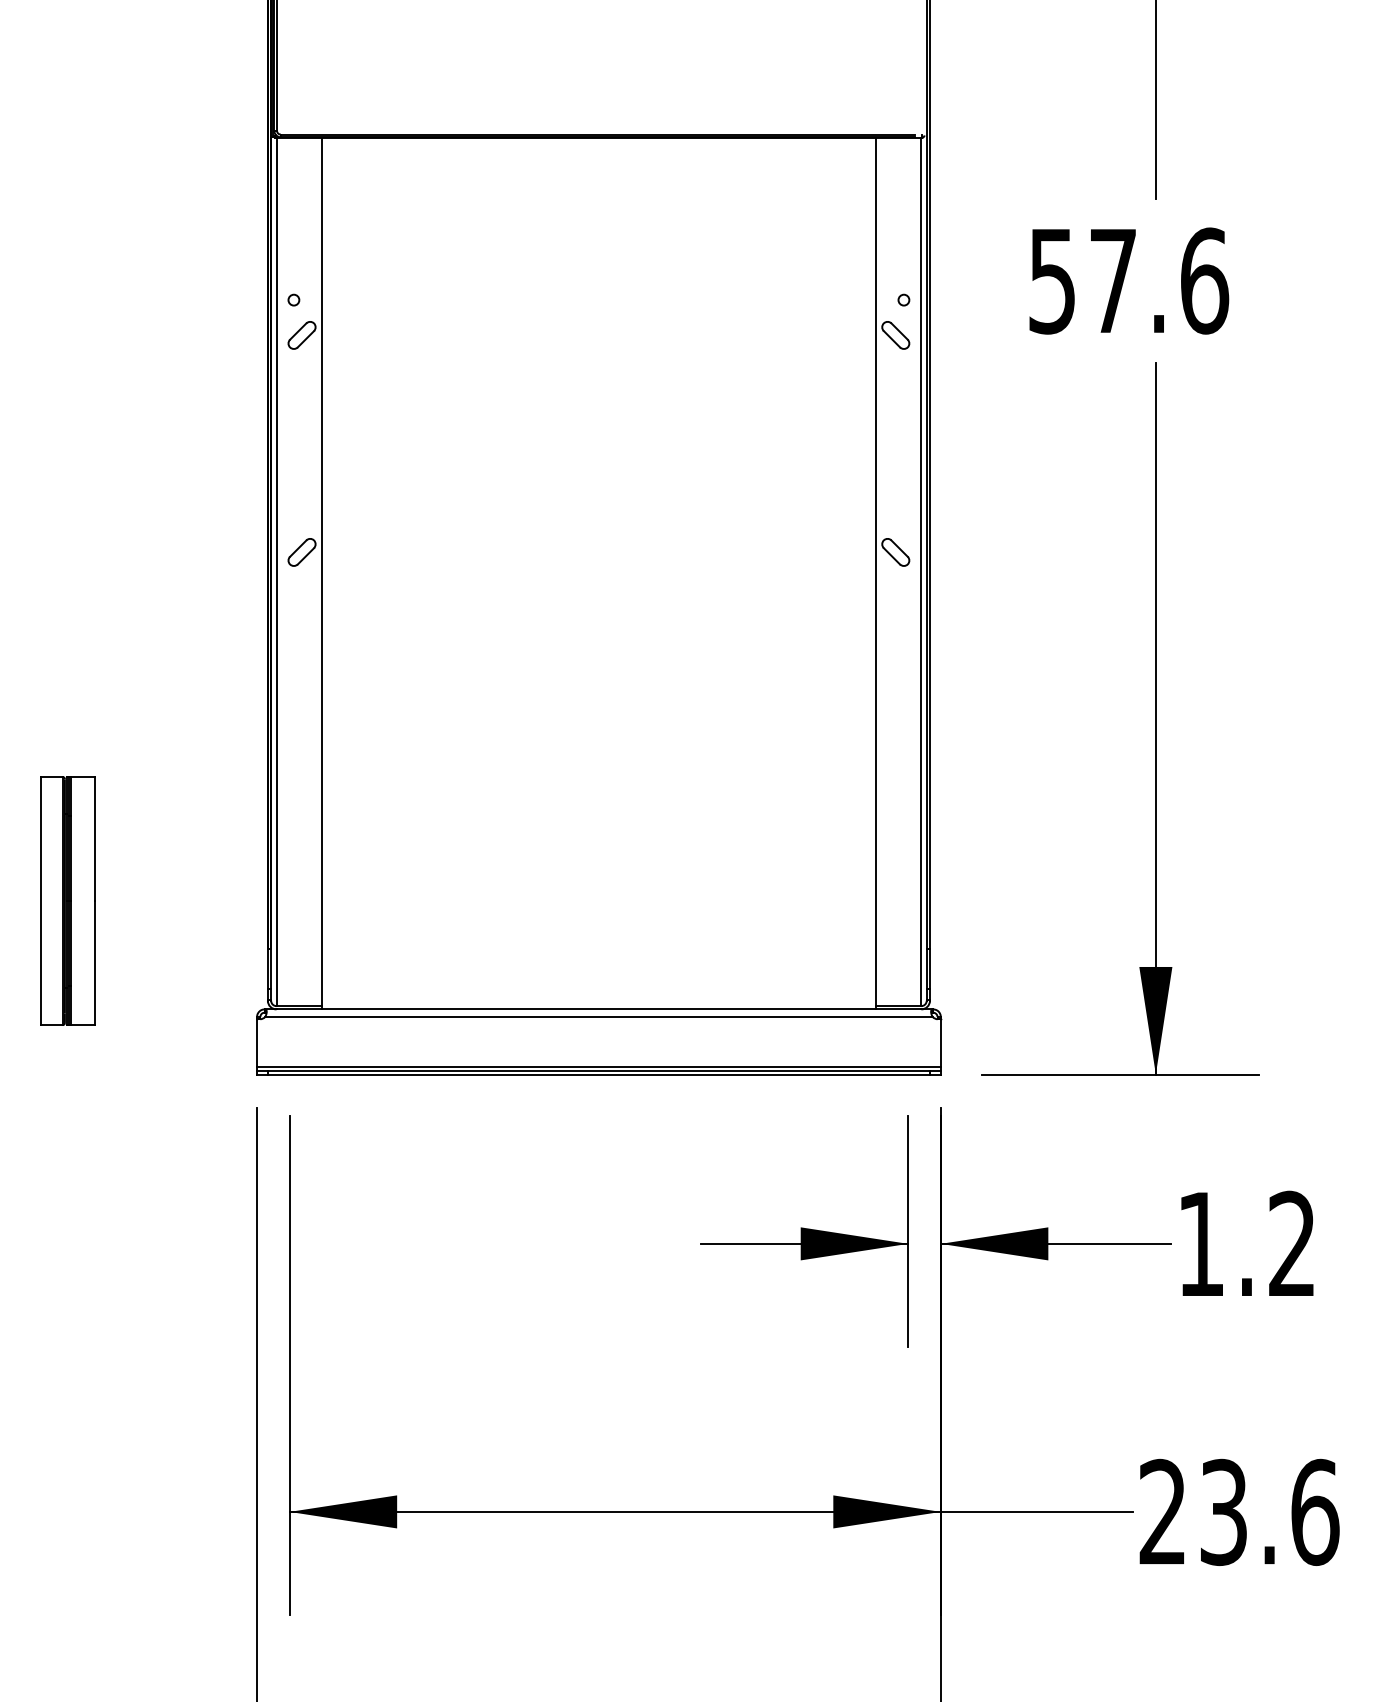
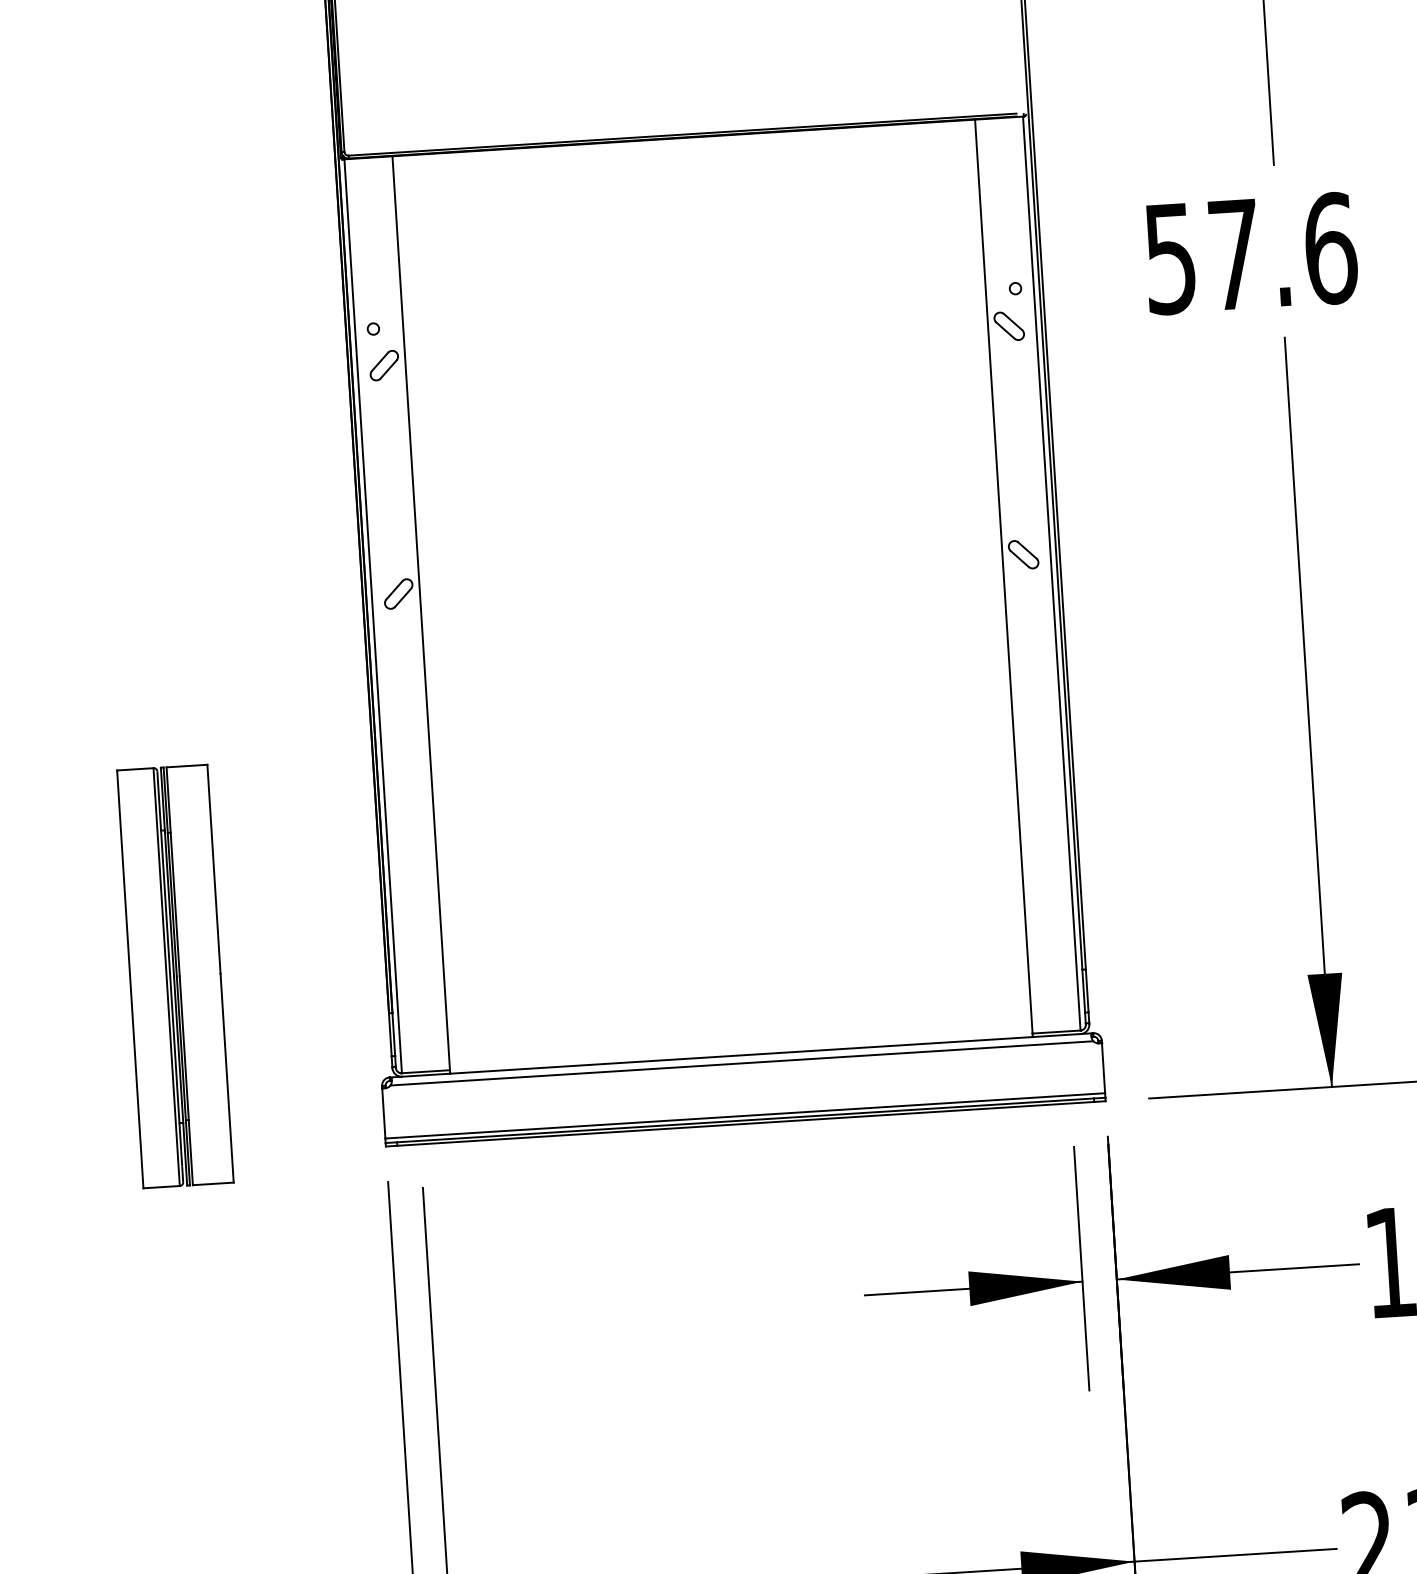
part: (67, 900) -> (174, 975), size x1.6

